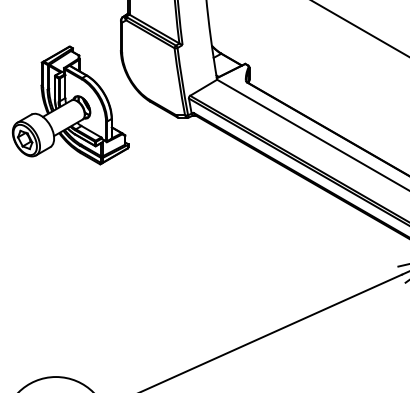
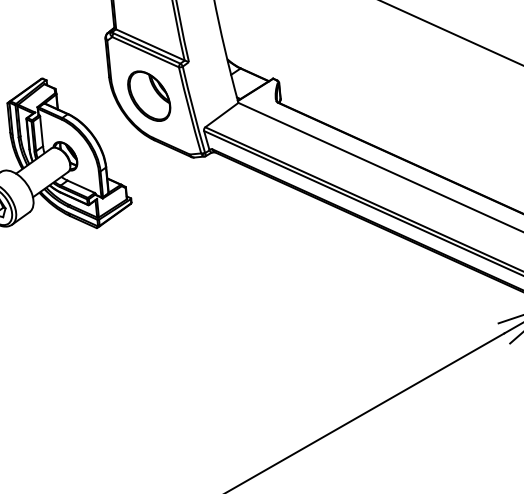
part: (149, 67) -> (148, 95), added

